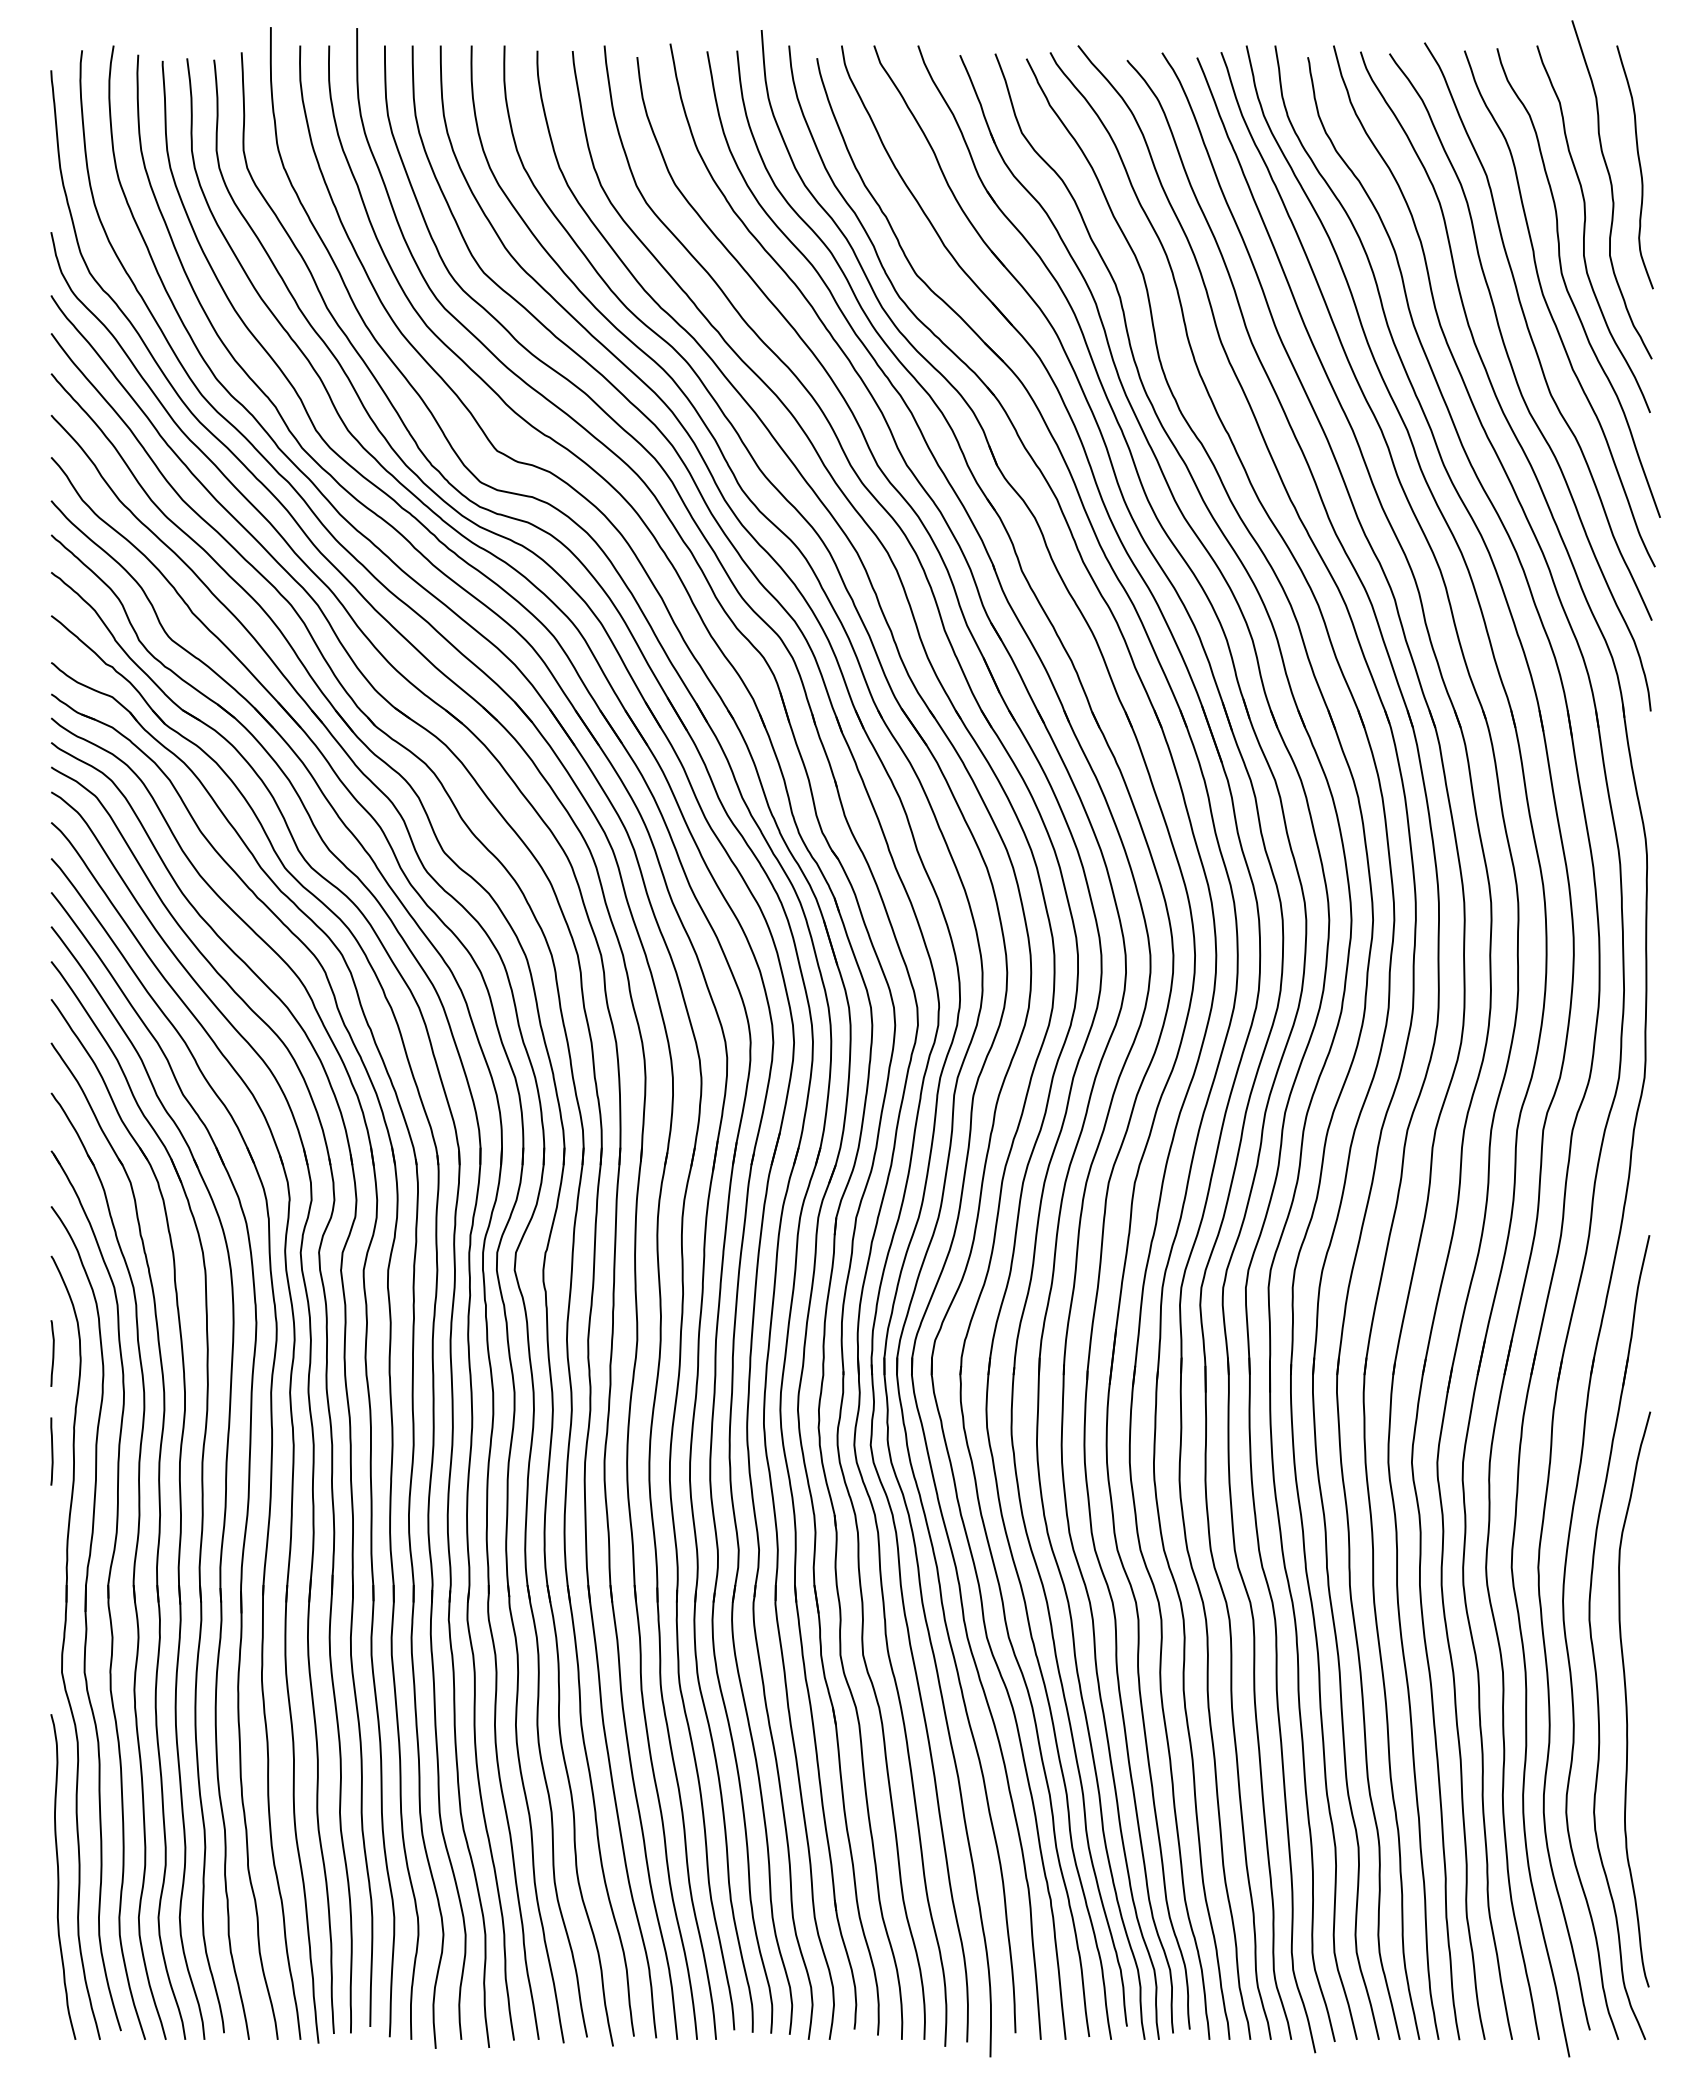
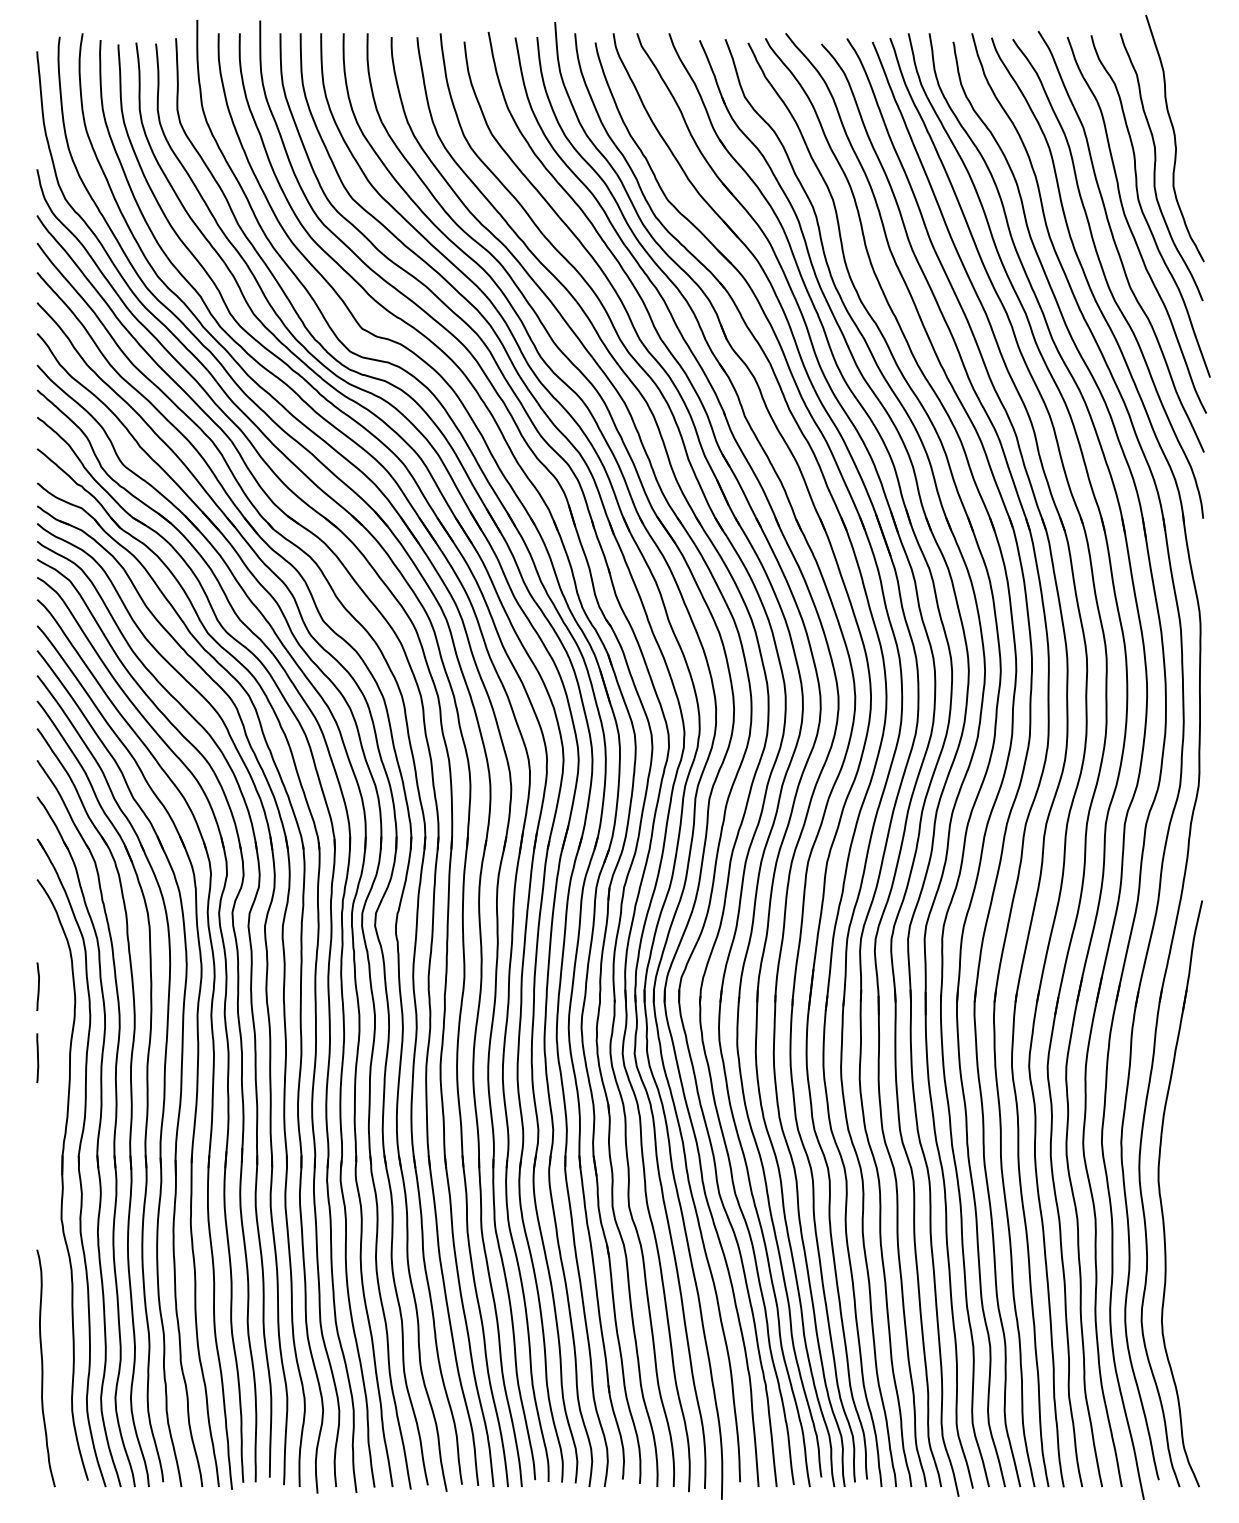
curve: (1638, 166) -> (1194, 121), removed
part: (63, 1648) -> (46, 1201), removed
curve: (1627, 1698) -> (1186, 1238), removed

